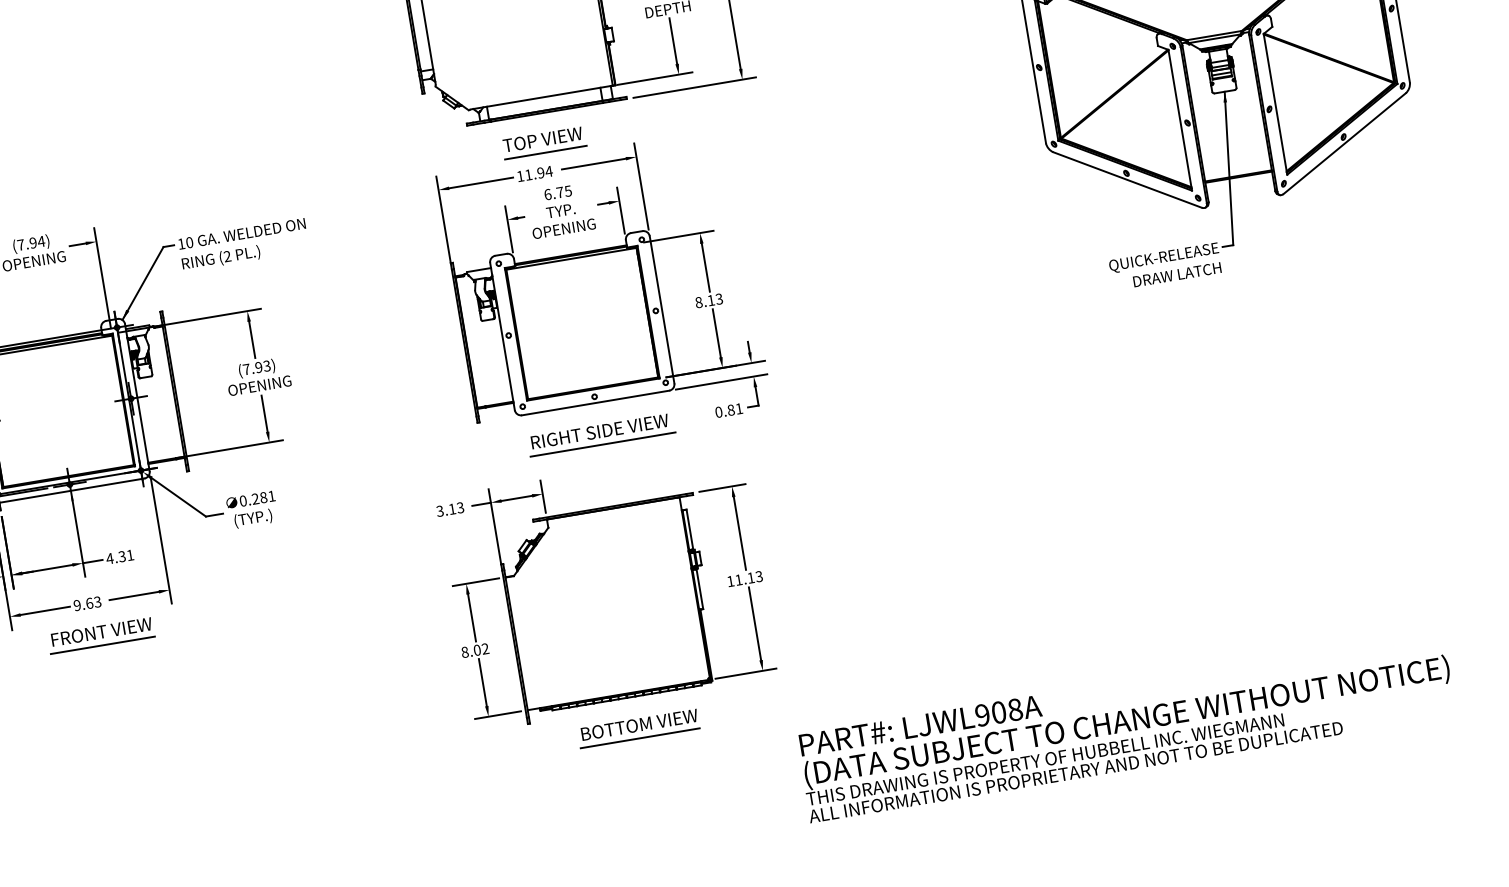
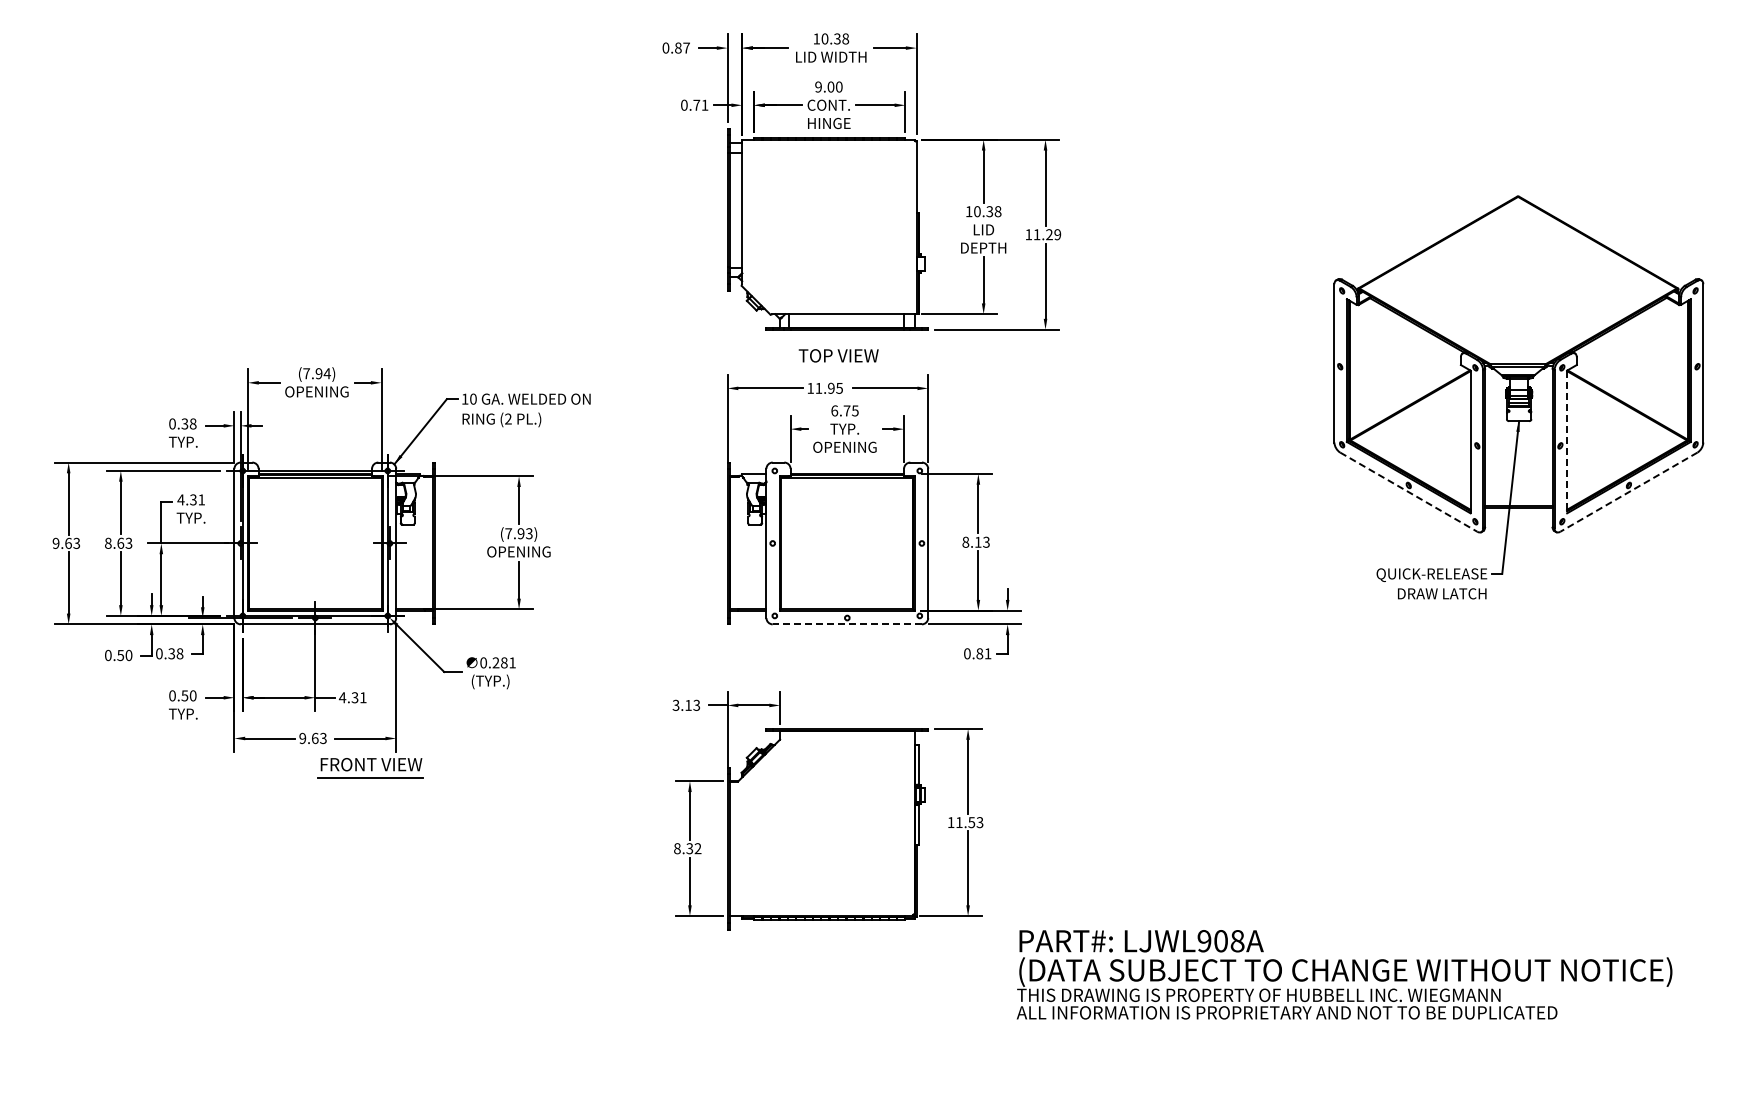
line: (1275, 104) -> (1567, 442), solid -> dashed
line: (1344, 144) -> (1628, 492), solid -> dashed
line: (545, 152) -> (839, 369), removed
text: (548, 171) -> (839, 388), 11.94 -> 11.95
line: (1128, 180) -> (1409, 492), solid -> dashed
line: (595, 403) -> (847, 624), solid -> dashed
part: (601, 434) -> (847, 656), removed
text: (750, 577) -> (971, 822), 11.13 -> 11.53
part: (101, 635) -> (370, 768), moved
text: (476, 650) -> (689, 848), 8.02 -> 8.32
text: (1126, 725) -> (1344, 974), moved
part: (638, 728) -> (835, 952), removed

